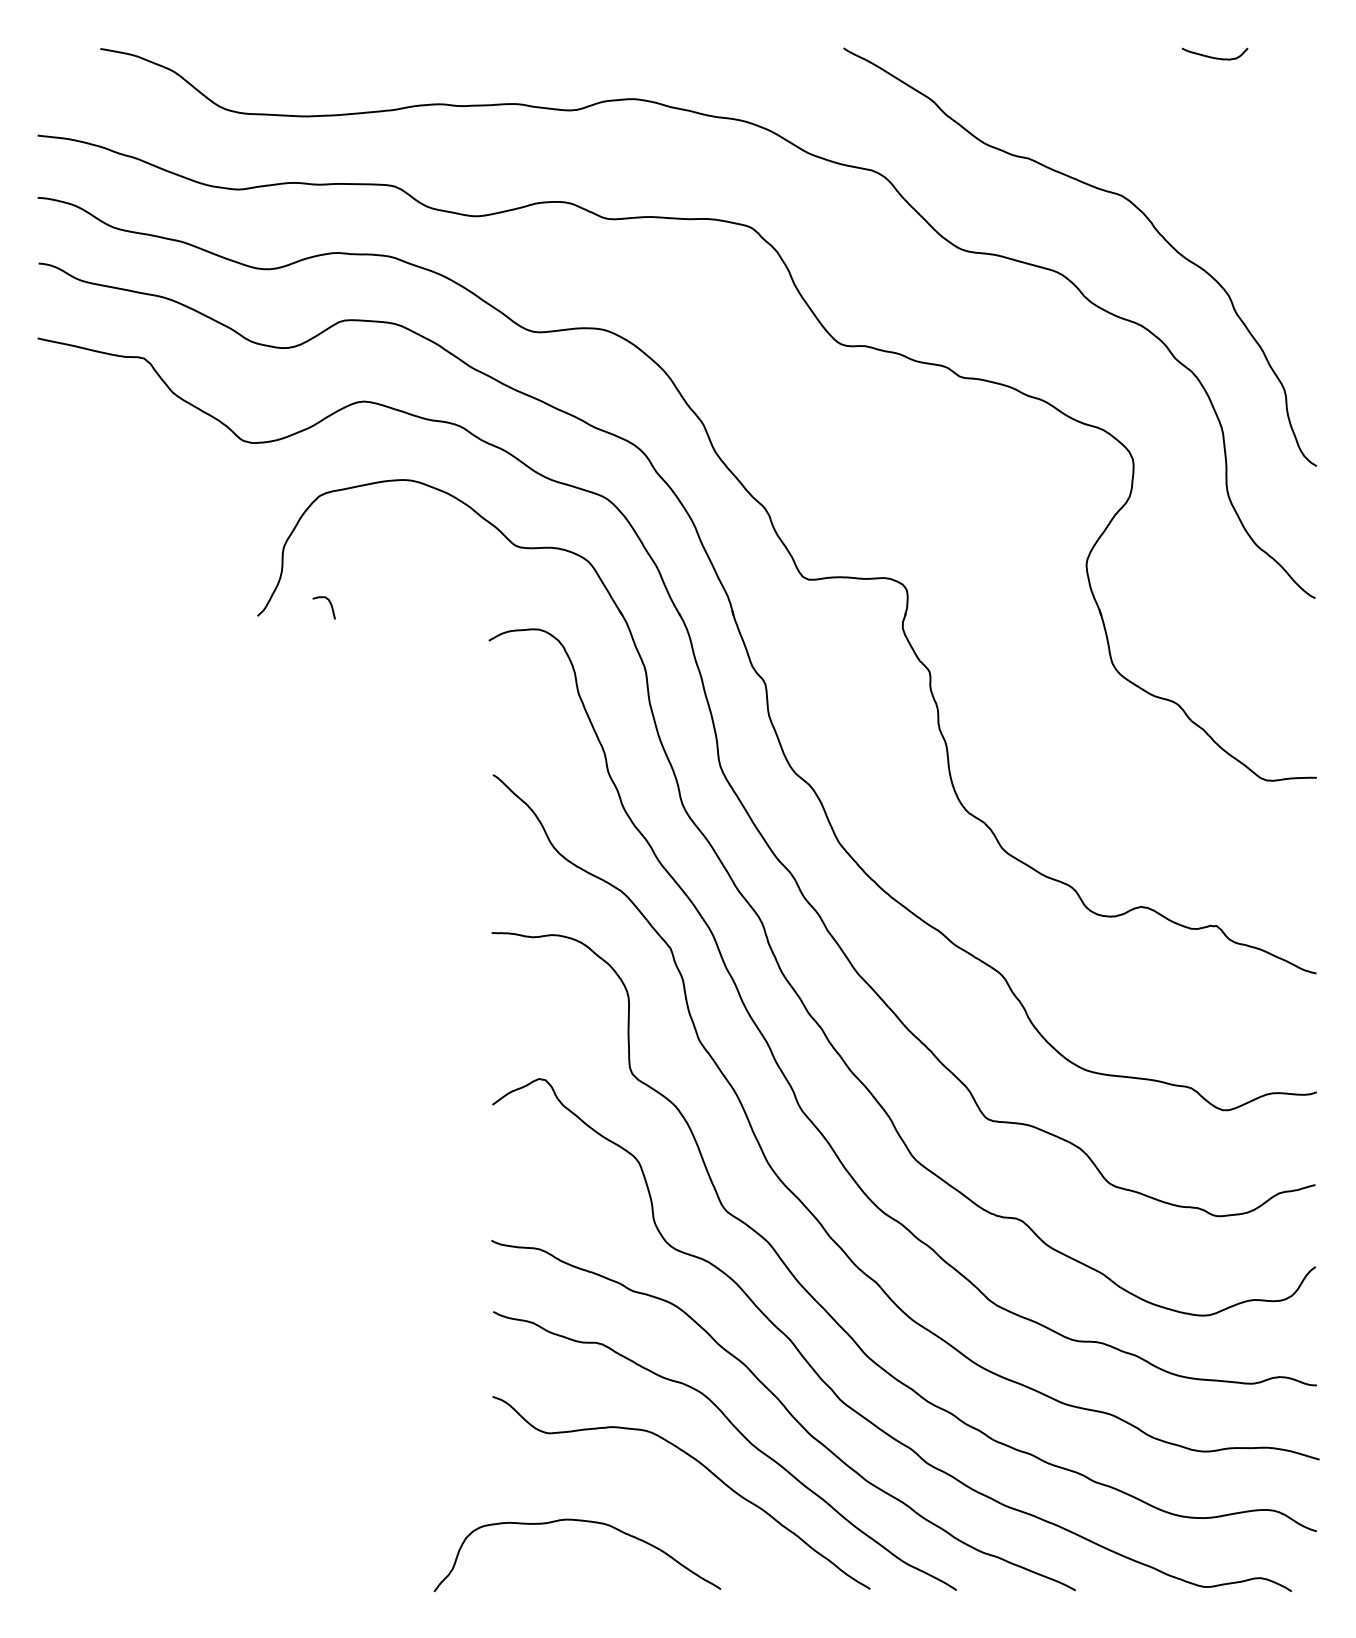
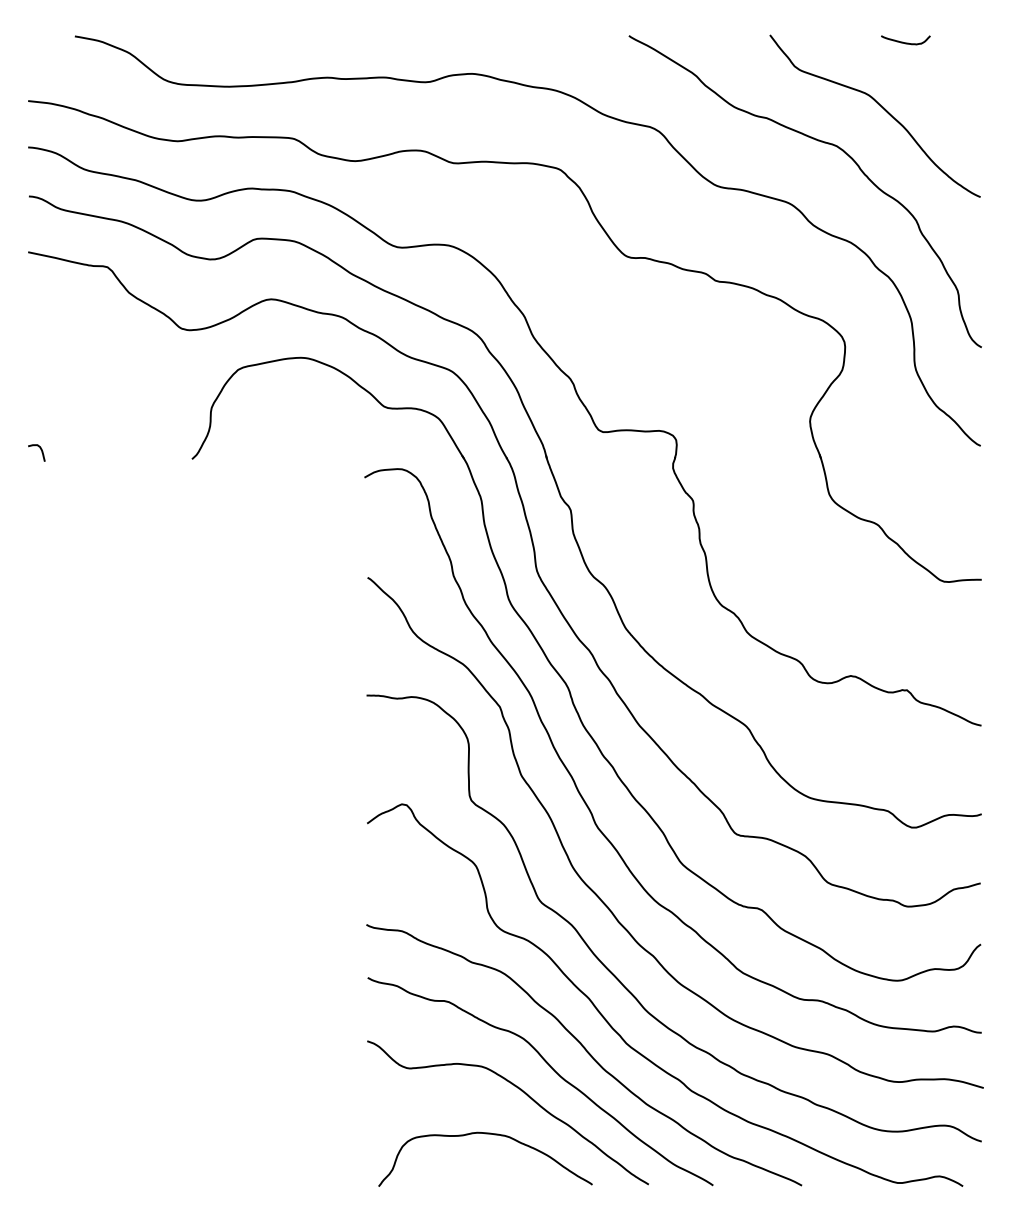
curve: (1182, 144) -> (881, 107), added
curve: (327, 601) -> (39, 448), moved
curve: (577, 1521) -> (485, 1134), moved

